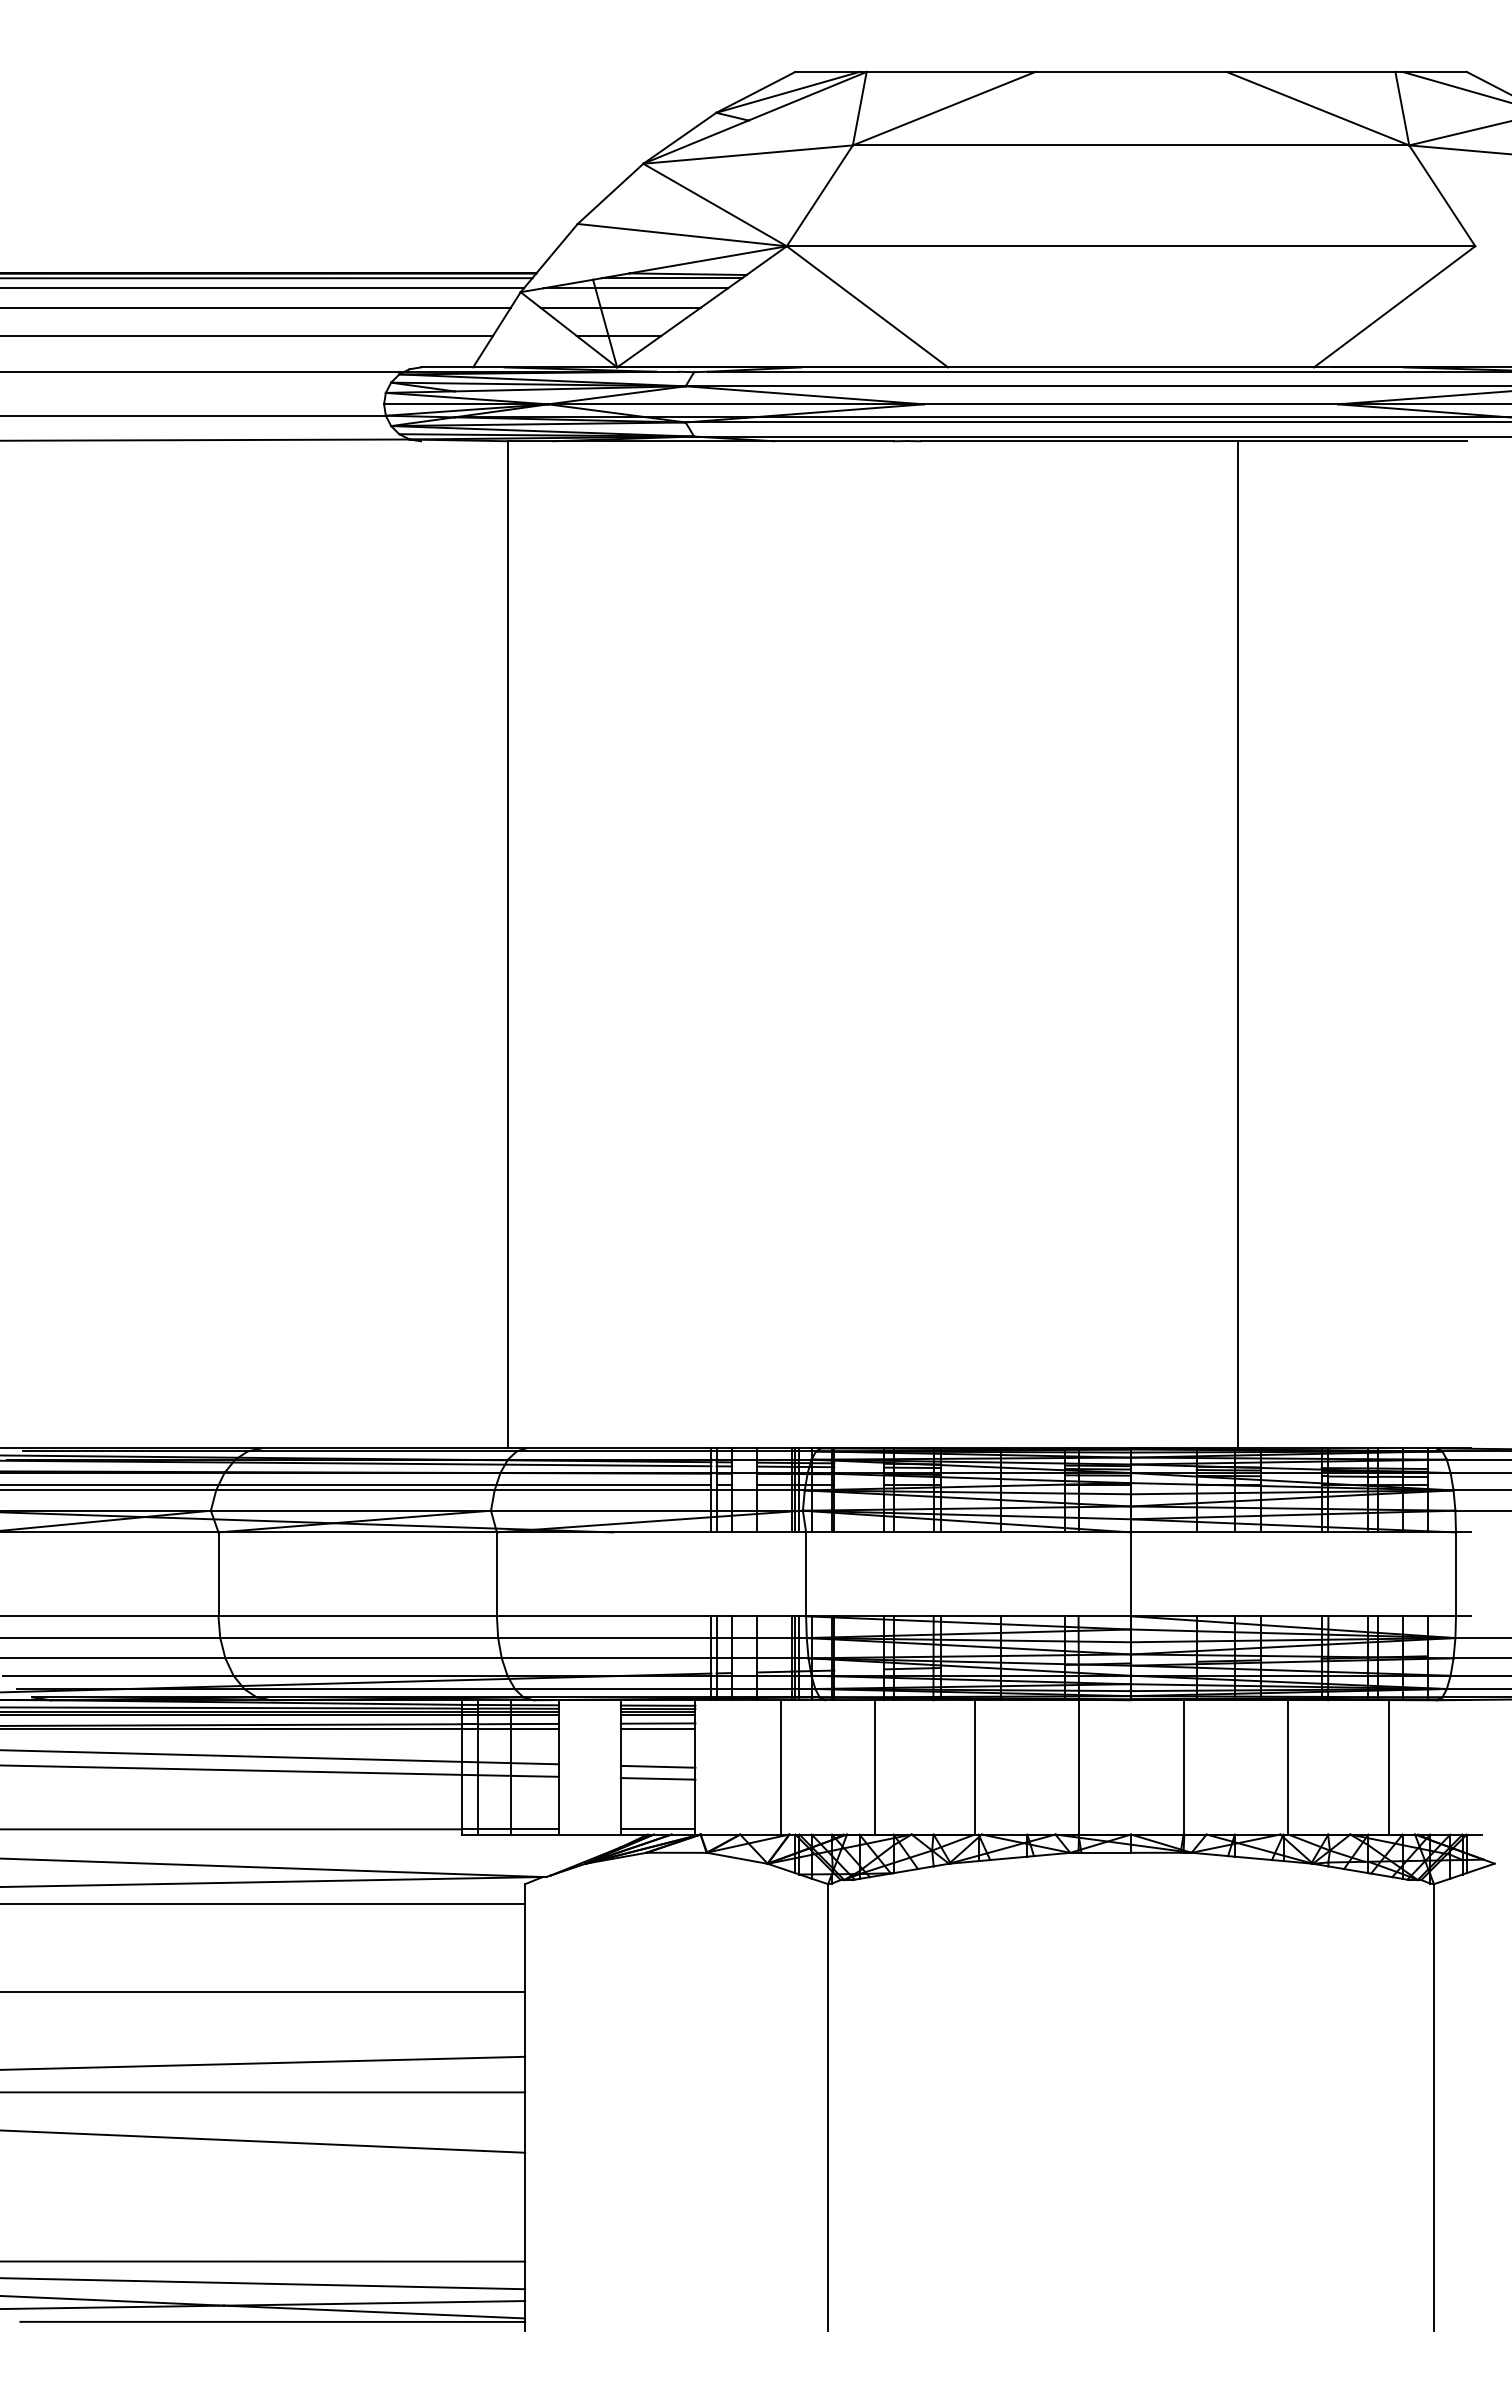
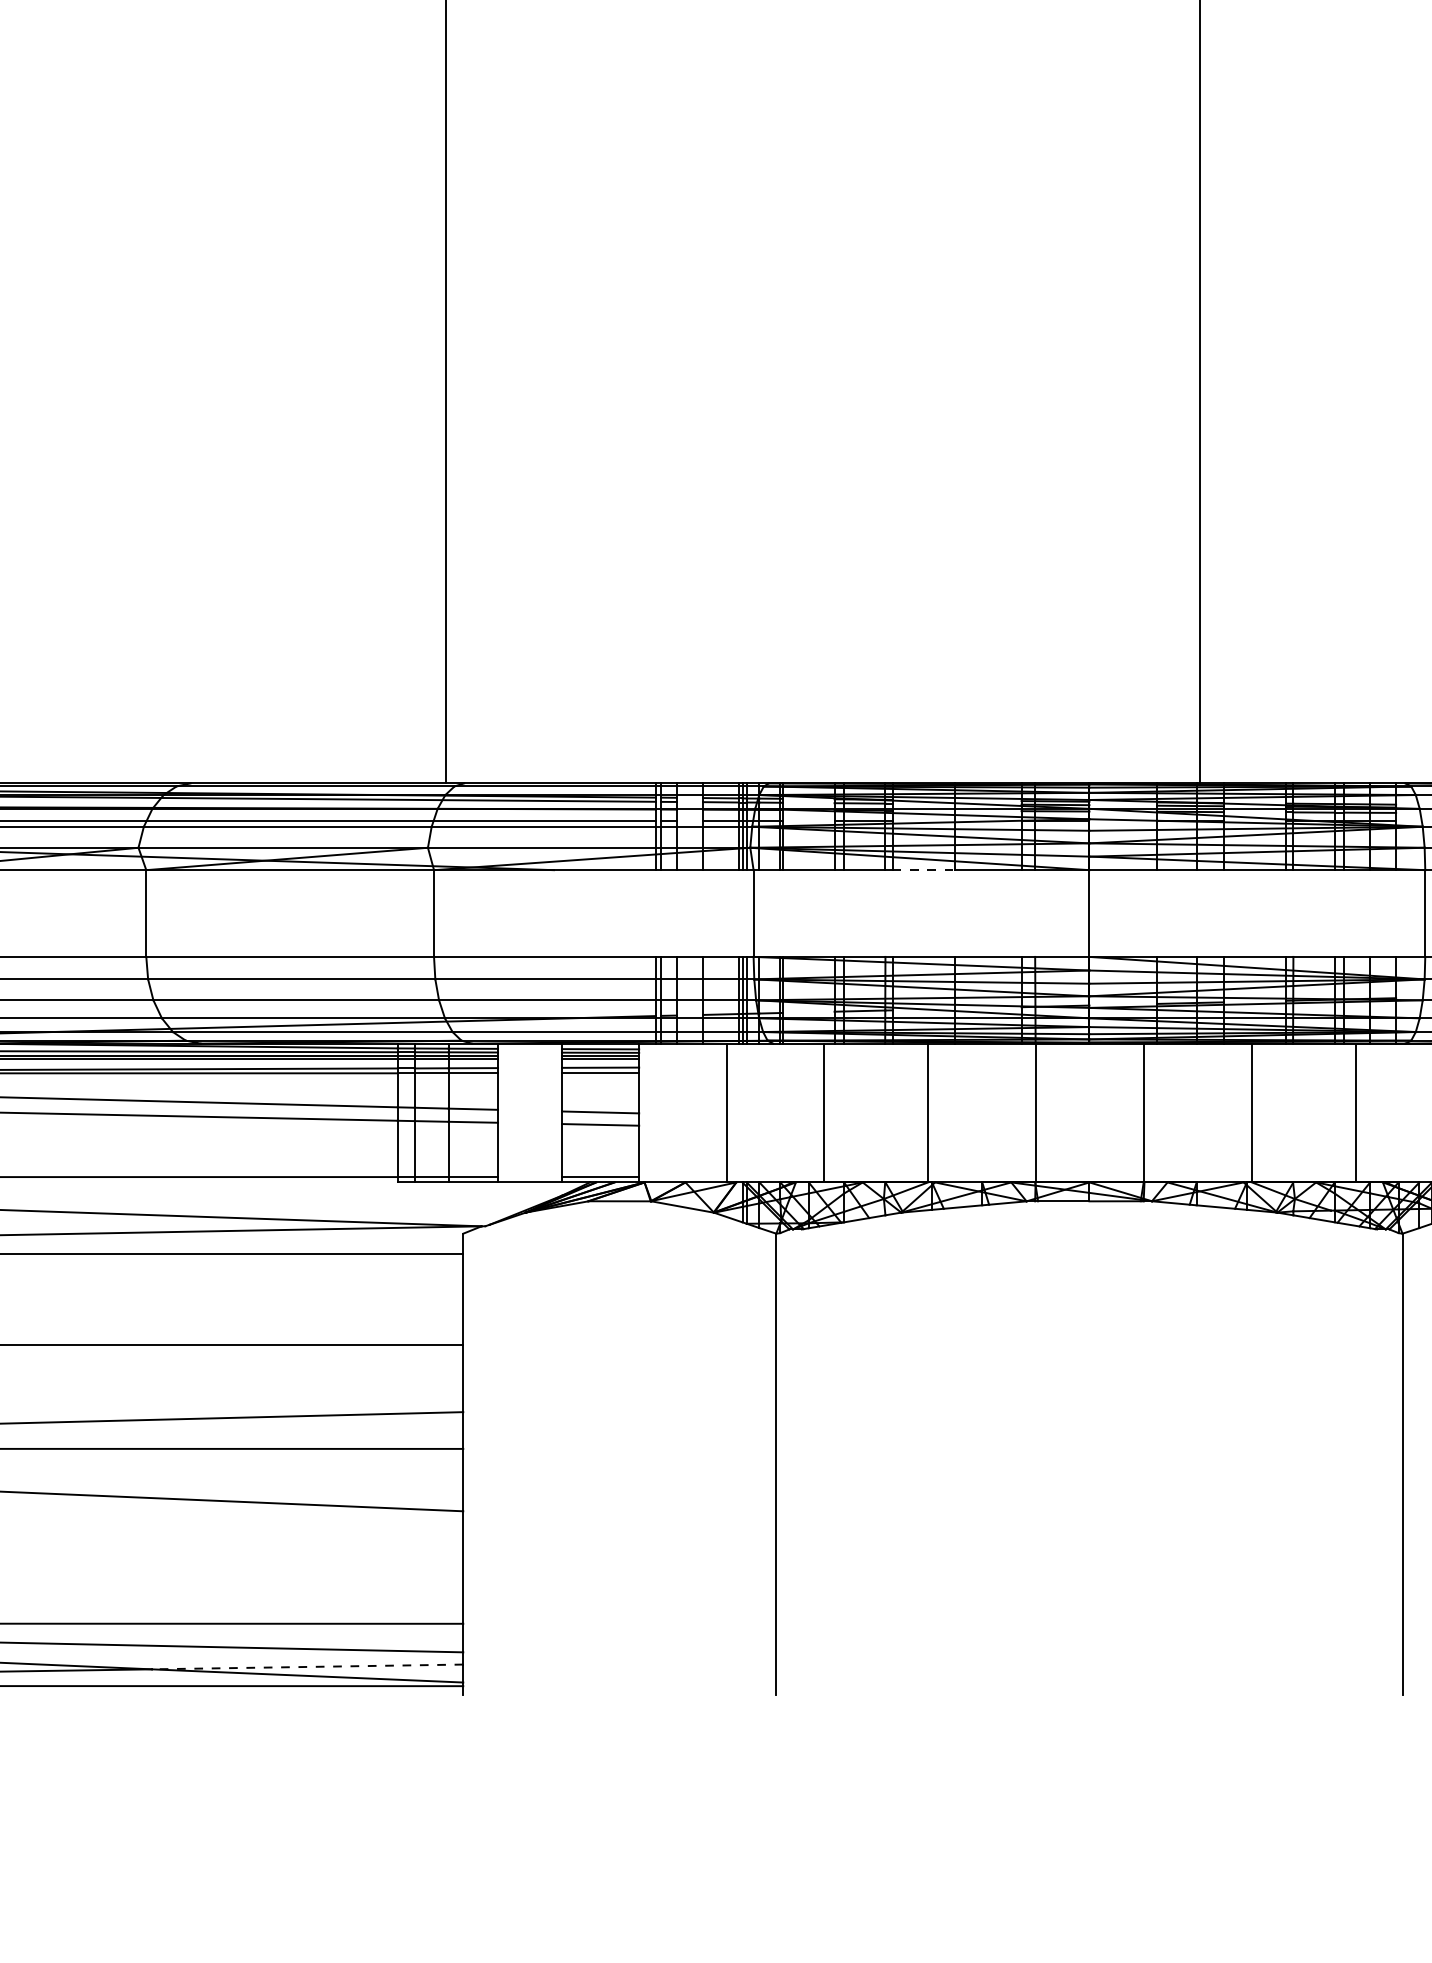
line: (971, 1532) -> (924, 870), solid -> dashed
line: (374, 2303) -> (307, 1667), solid -> dashed

